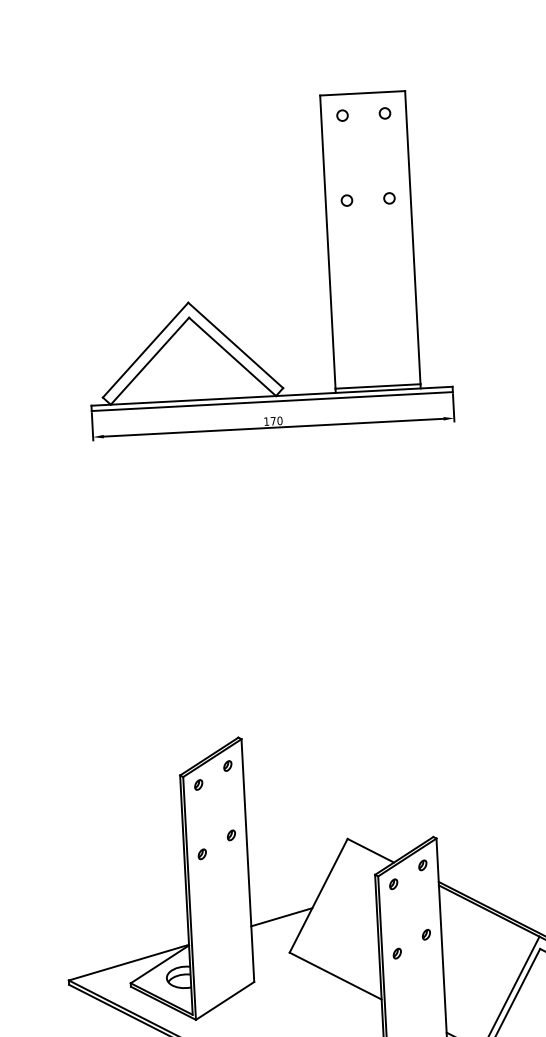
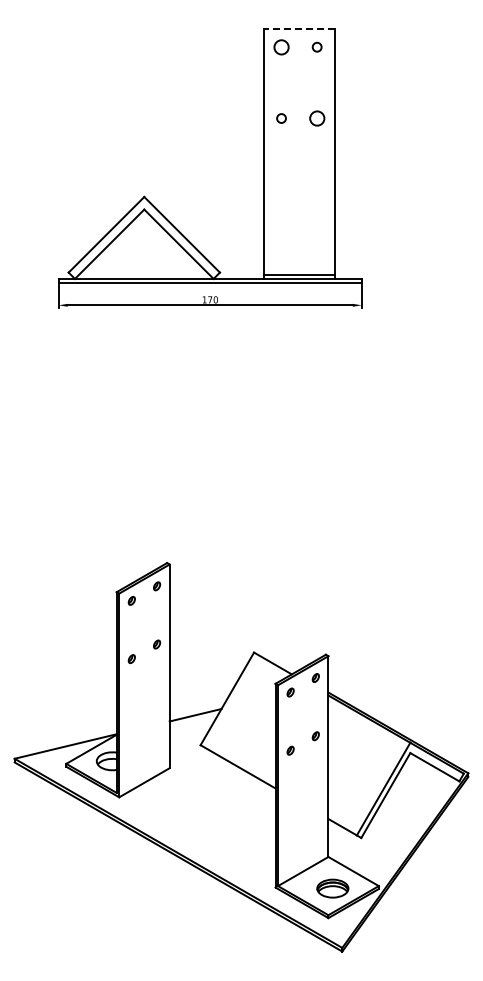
line: (362, 93) -> (299, 29), solid -> dashed
circle: (342, 114) -> (281, 46), size x1.6
circle: (388, 198) -> (316, 118), size x1.6

